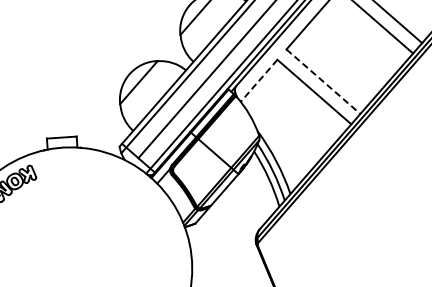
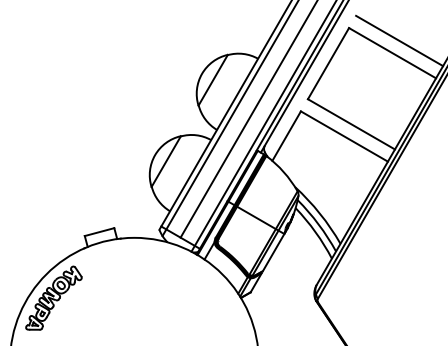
line: (258, 81) -> (286, 136), dashed -> solid
line: (323, 81) -> (351, 124), dashed -> solid

